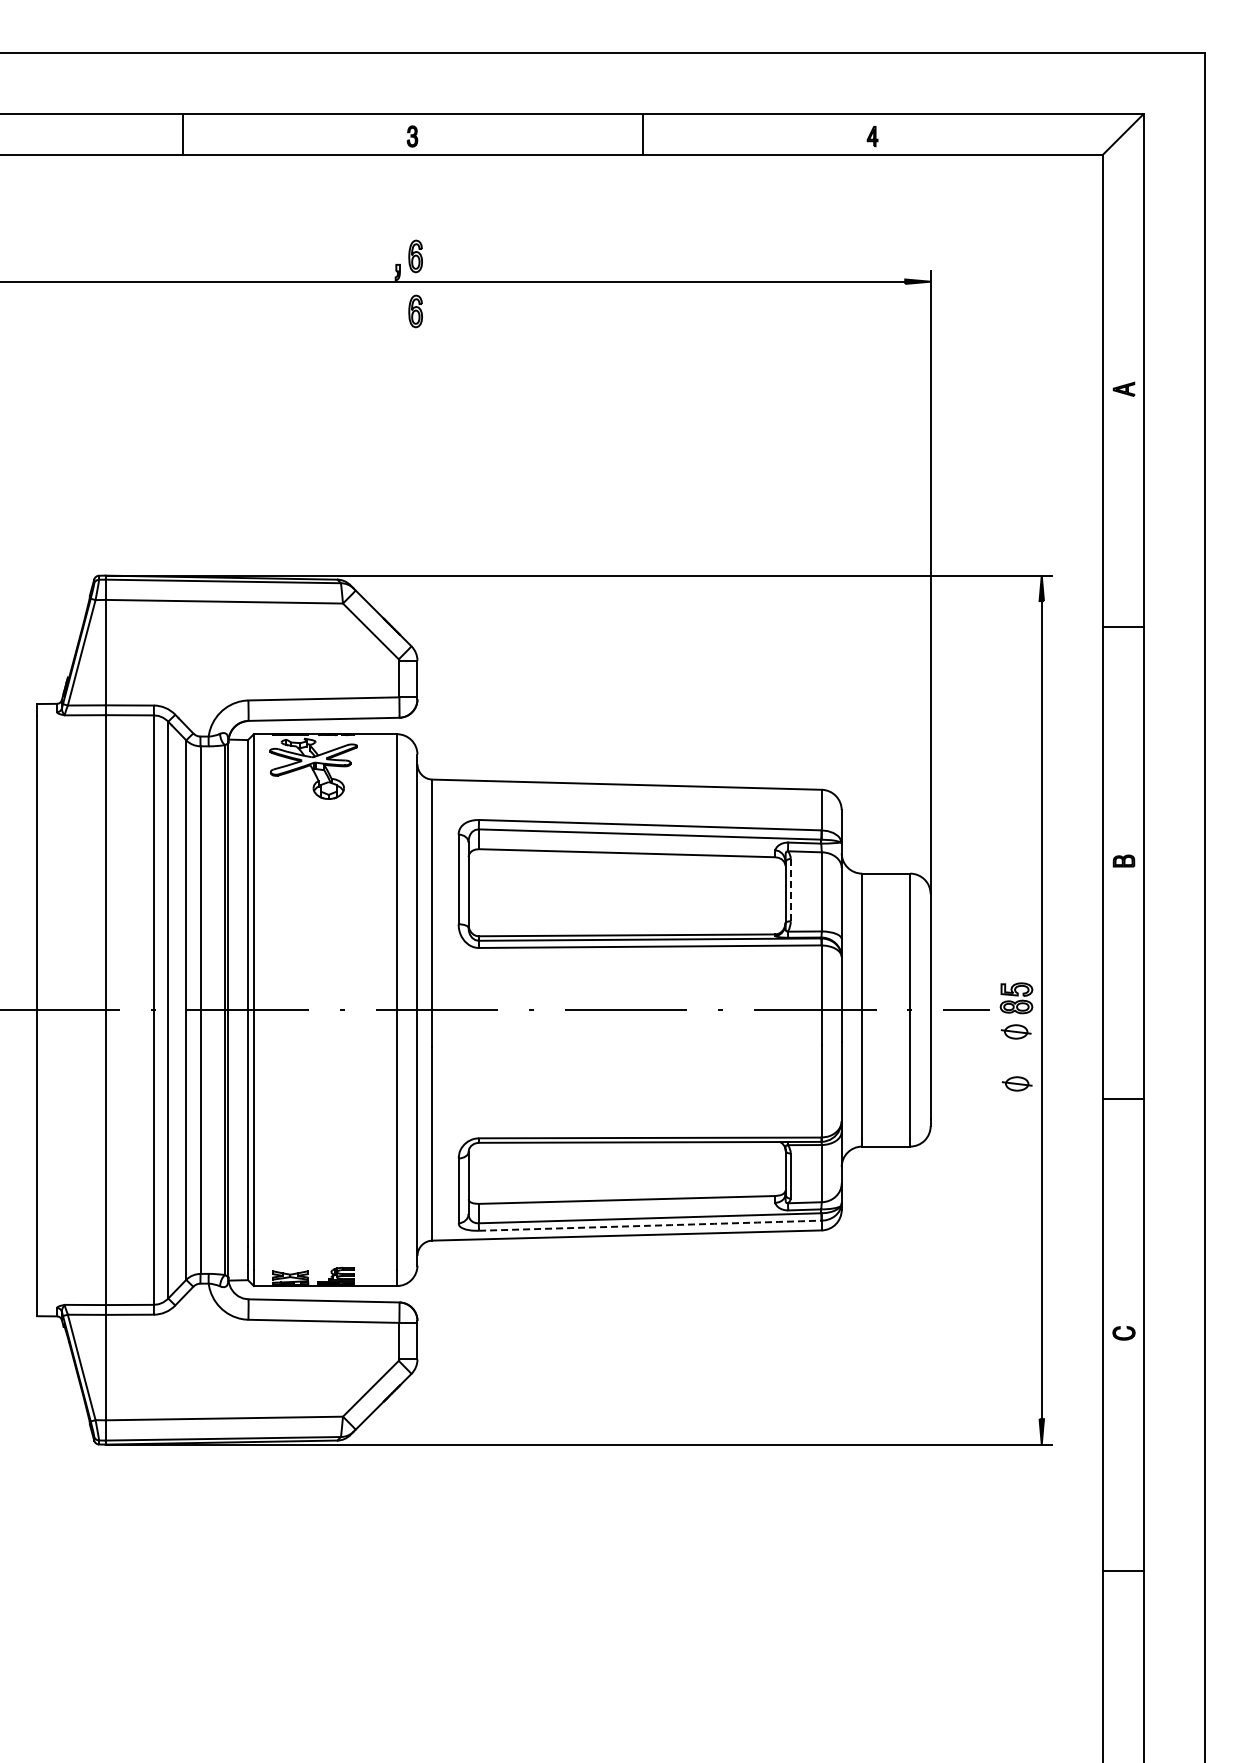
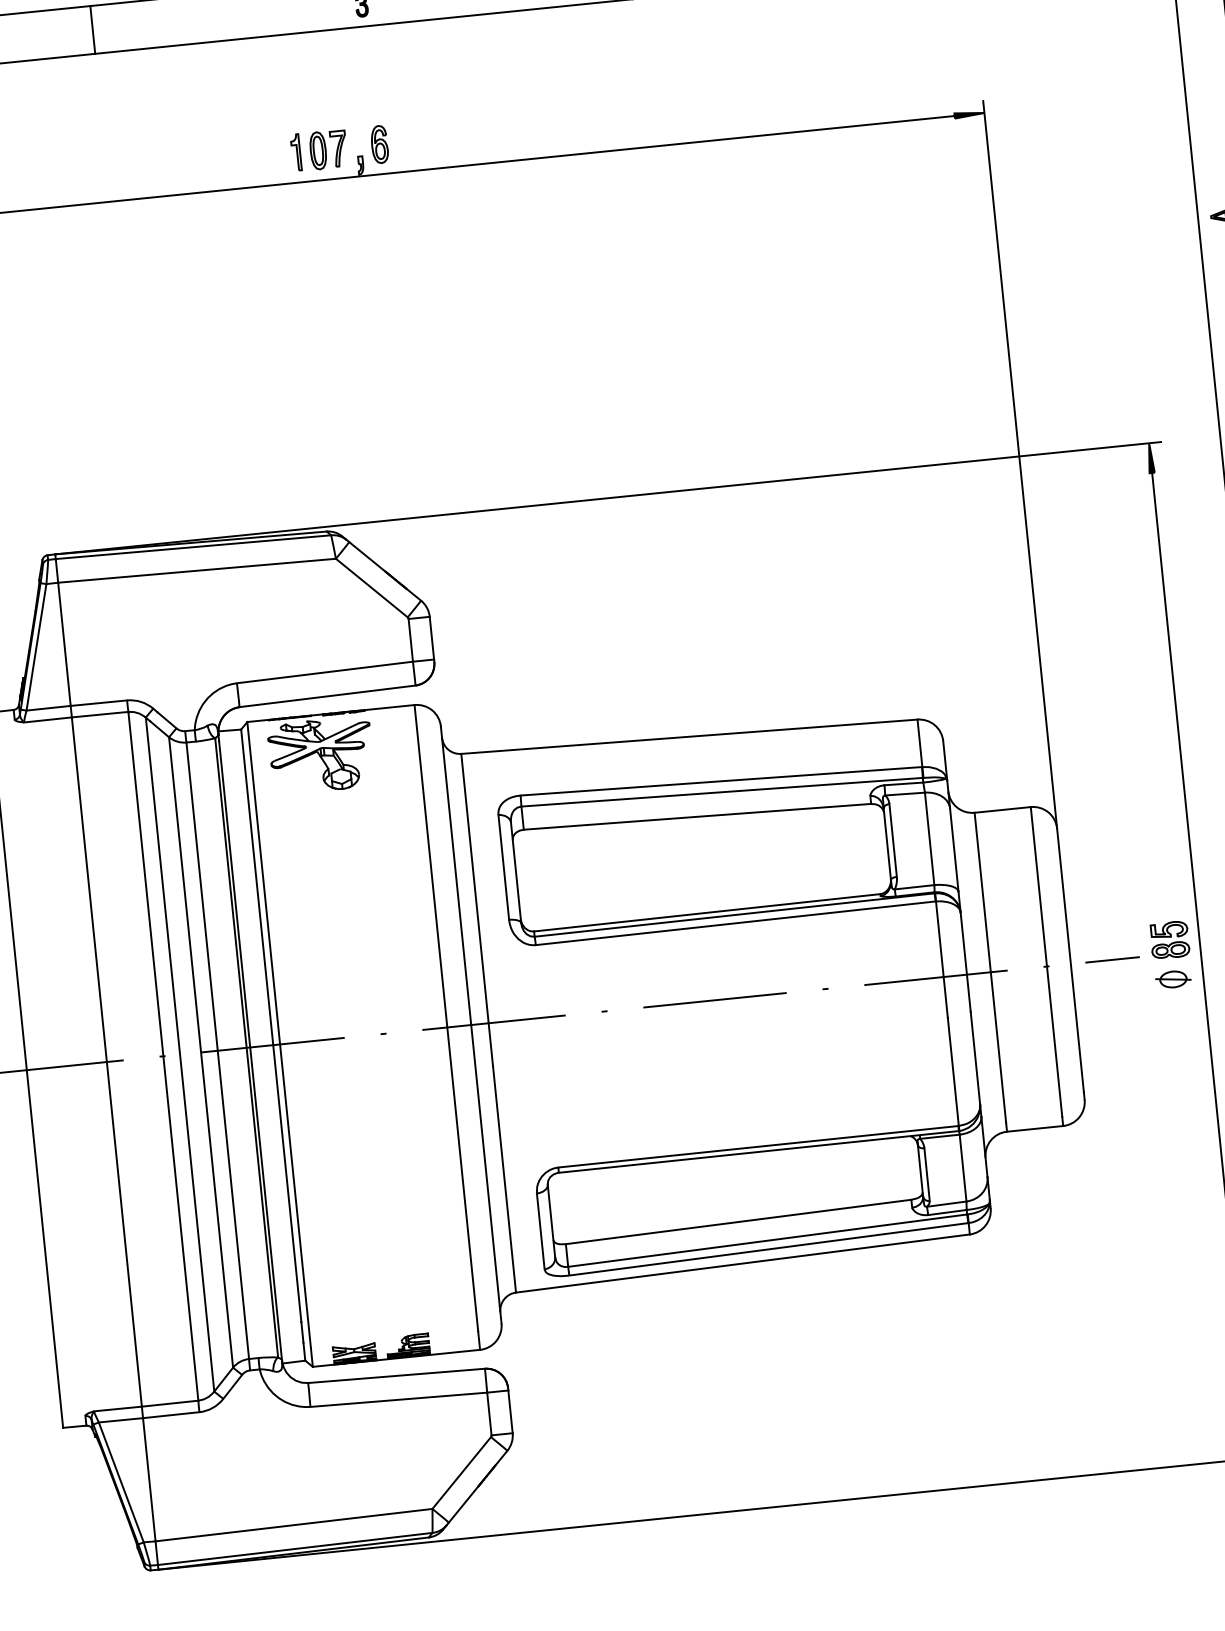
part: (363, 256) -> (318, 150), added
part: (415, 311) -> (385, 208), removed
line: (790, 889) -> (892, 839), dashed -> solid
part: (1016, 1083) -> (1179, 1039), removed
arc: (650, 1225) -> (769, 1249), dashed -> solid

